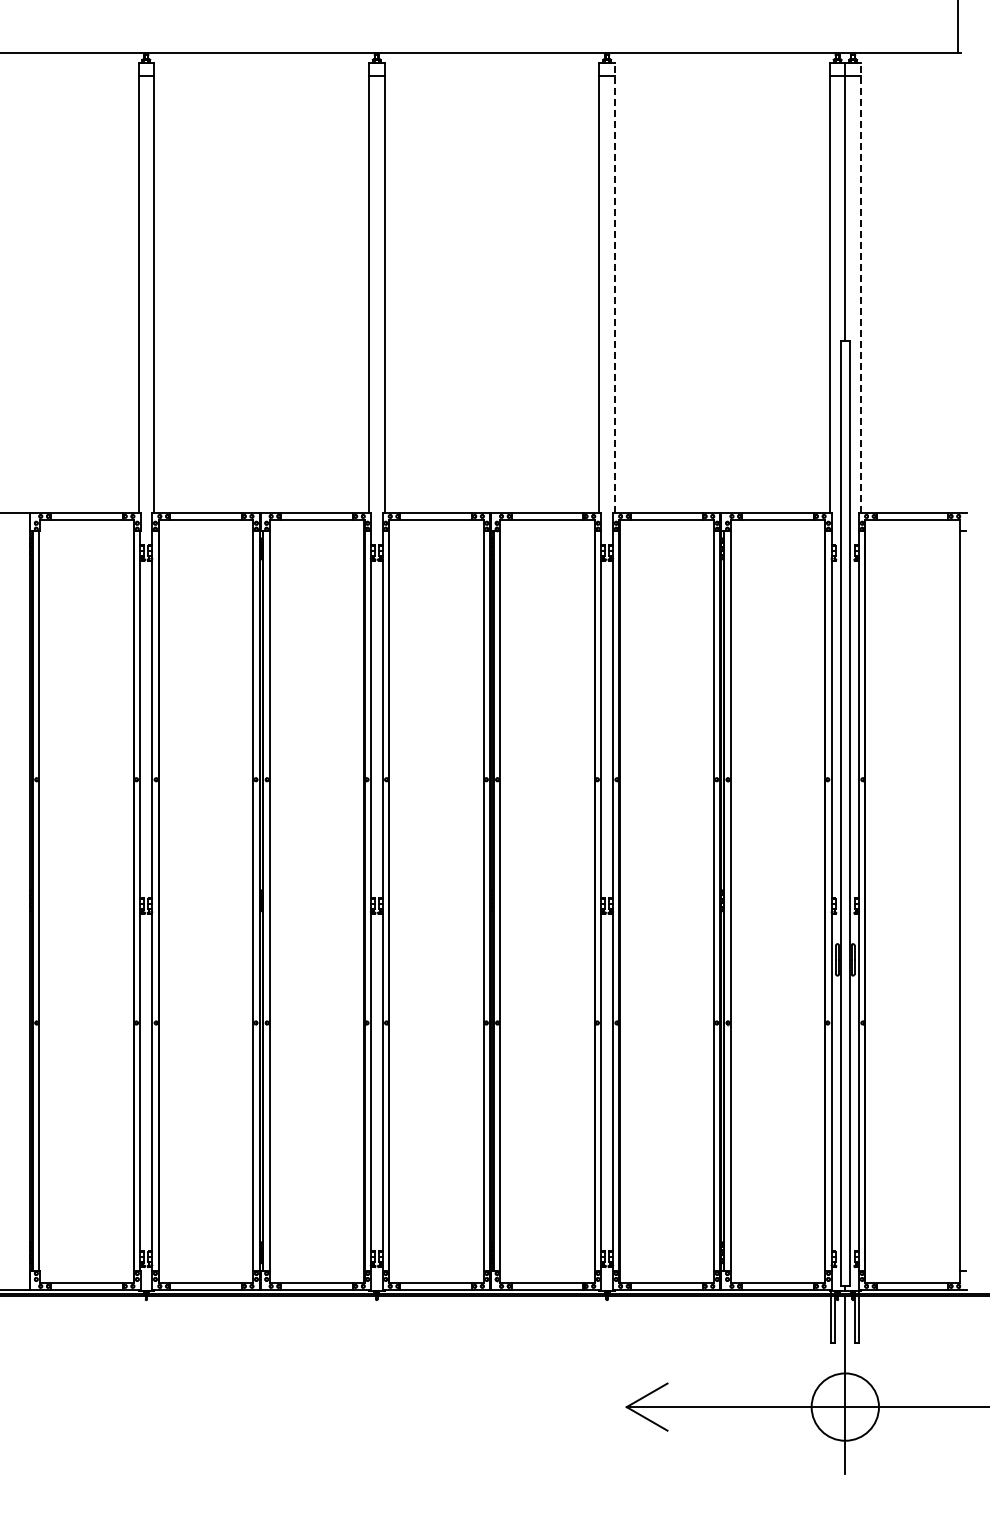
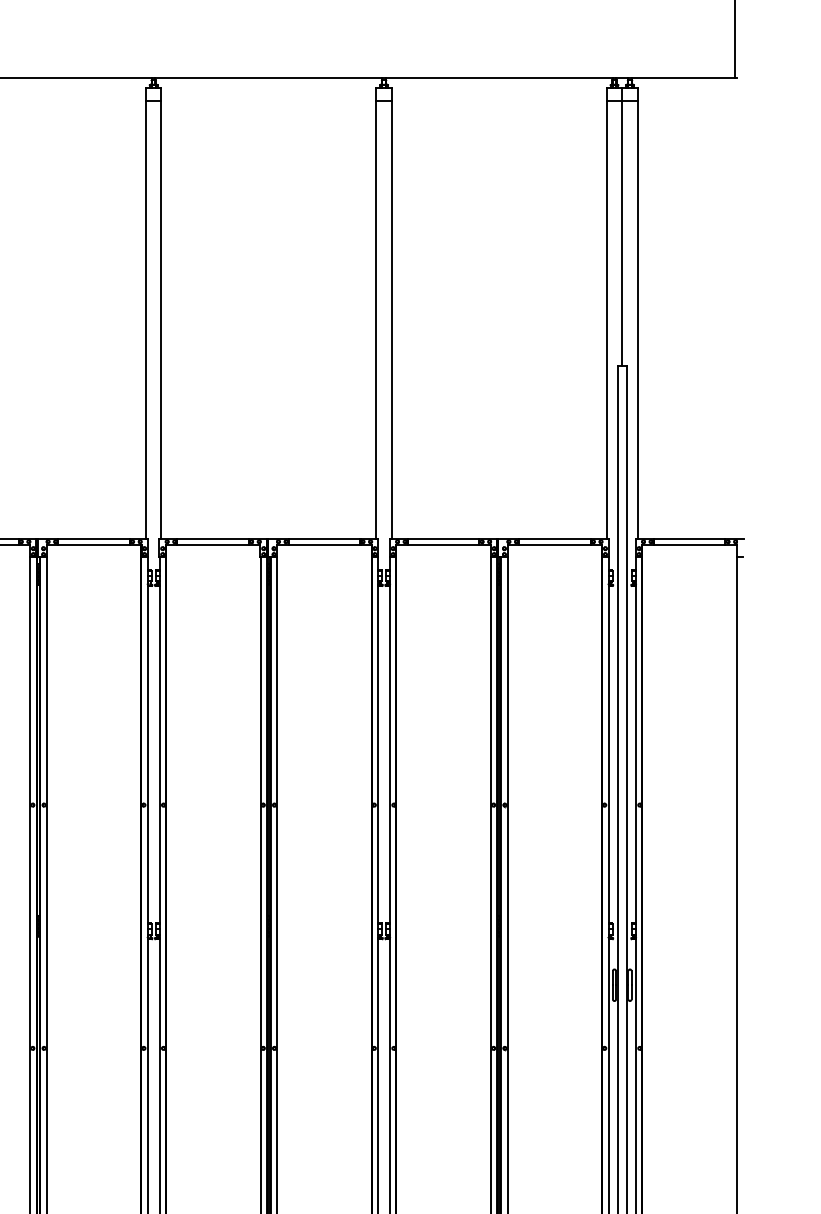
line: (614, 287) -> (391, 312), dashed -> solid
line: (860, 287) -> (637, 312), dashed -> solid

